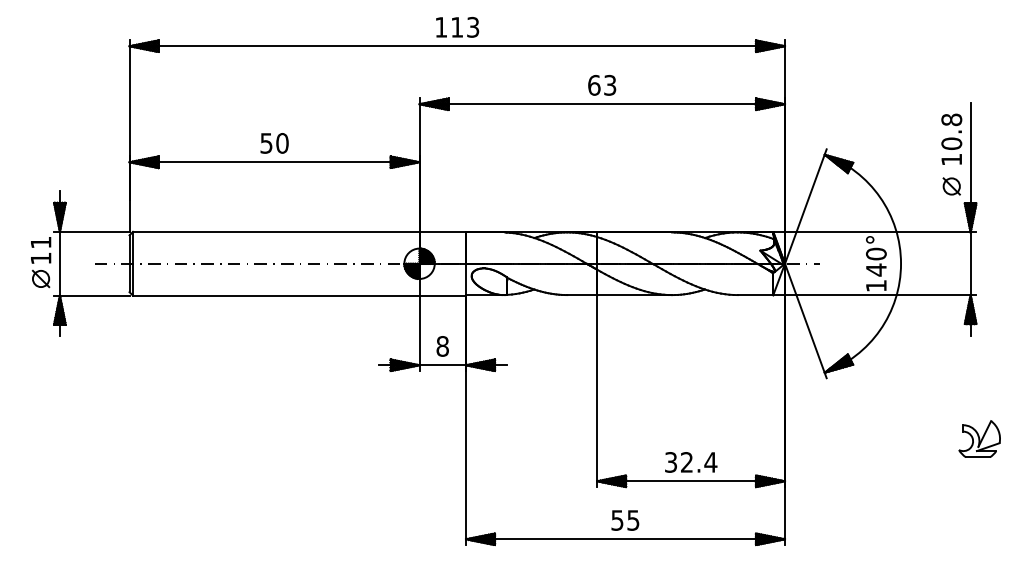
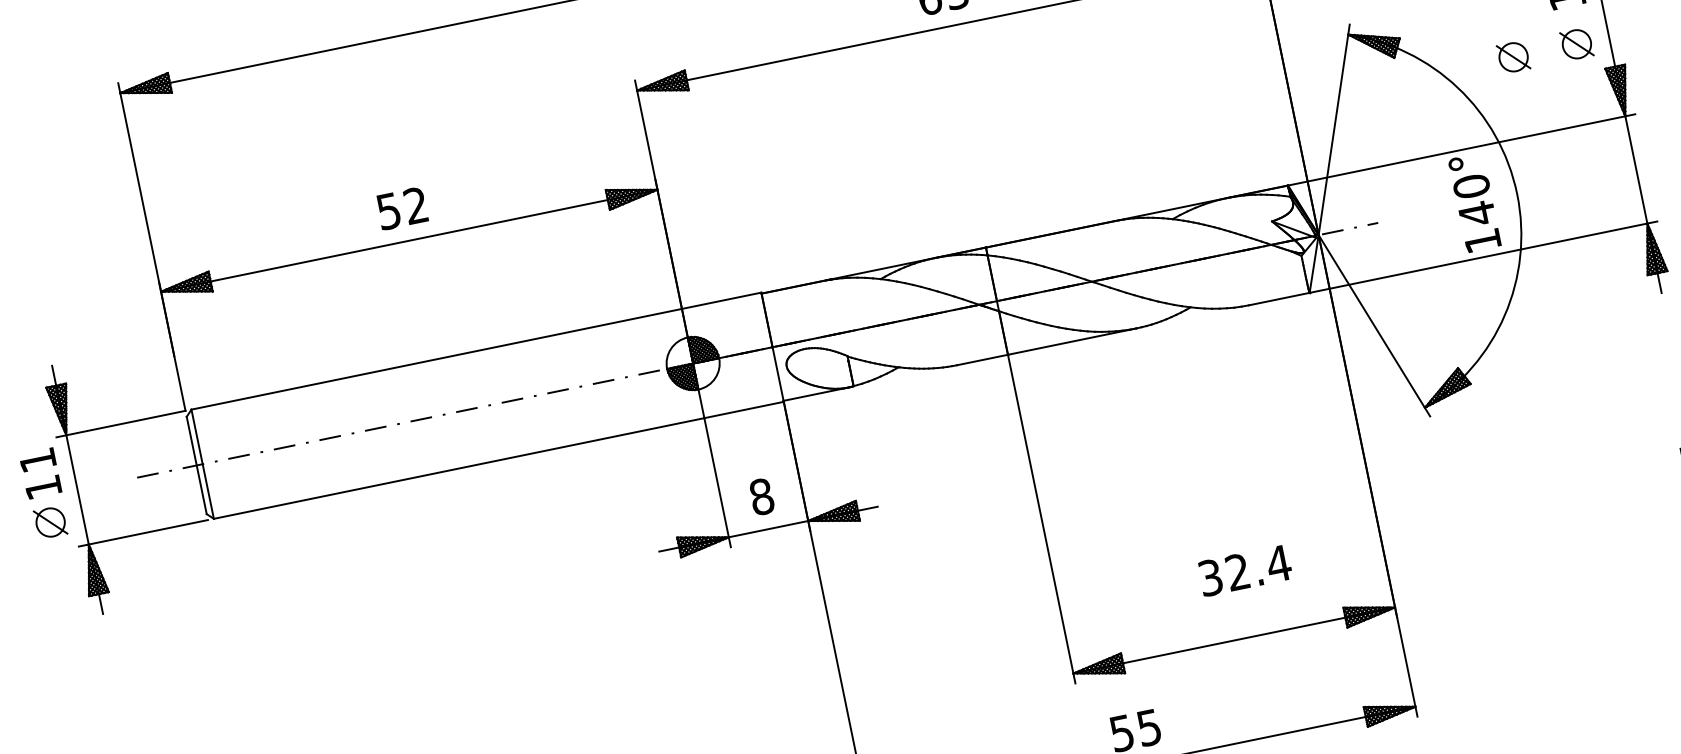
text: (282, 143) -> (416, 205), 50 -> 52
part: (914, 186) -> (1513, 57), added
text: (691, 462) -> (1245, 570), moved

